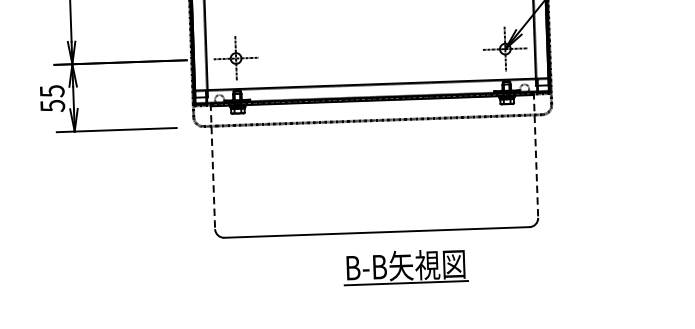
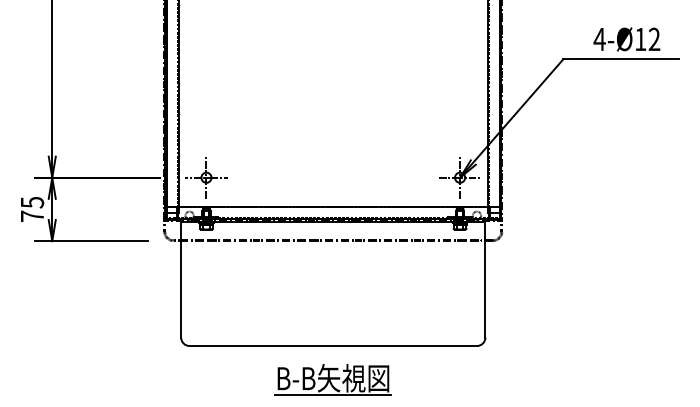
text: (52, 106) -> (32, 216), 55 -> 75
line: (536, 155) -> (485, 278), dashed -> solid
line: (213, 166) -> (181, 278), dashed -> solid
part: (404, 267) -> (332, 379), moved

